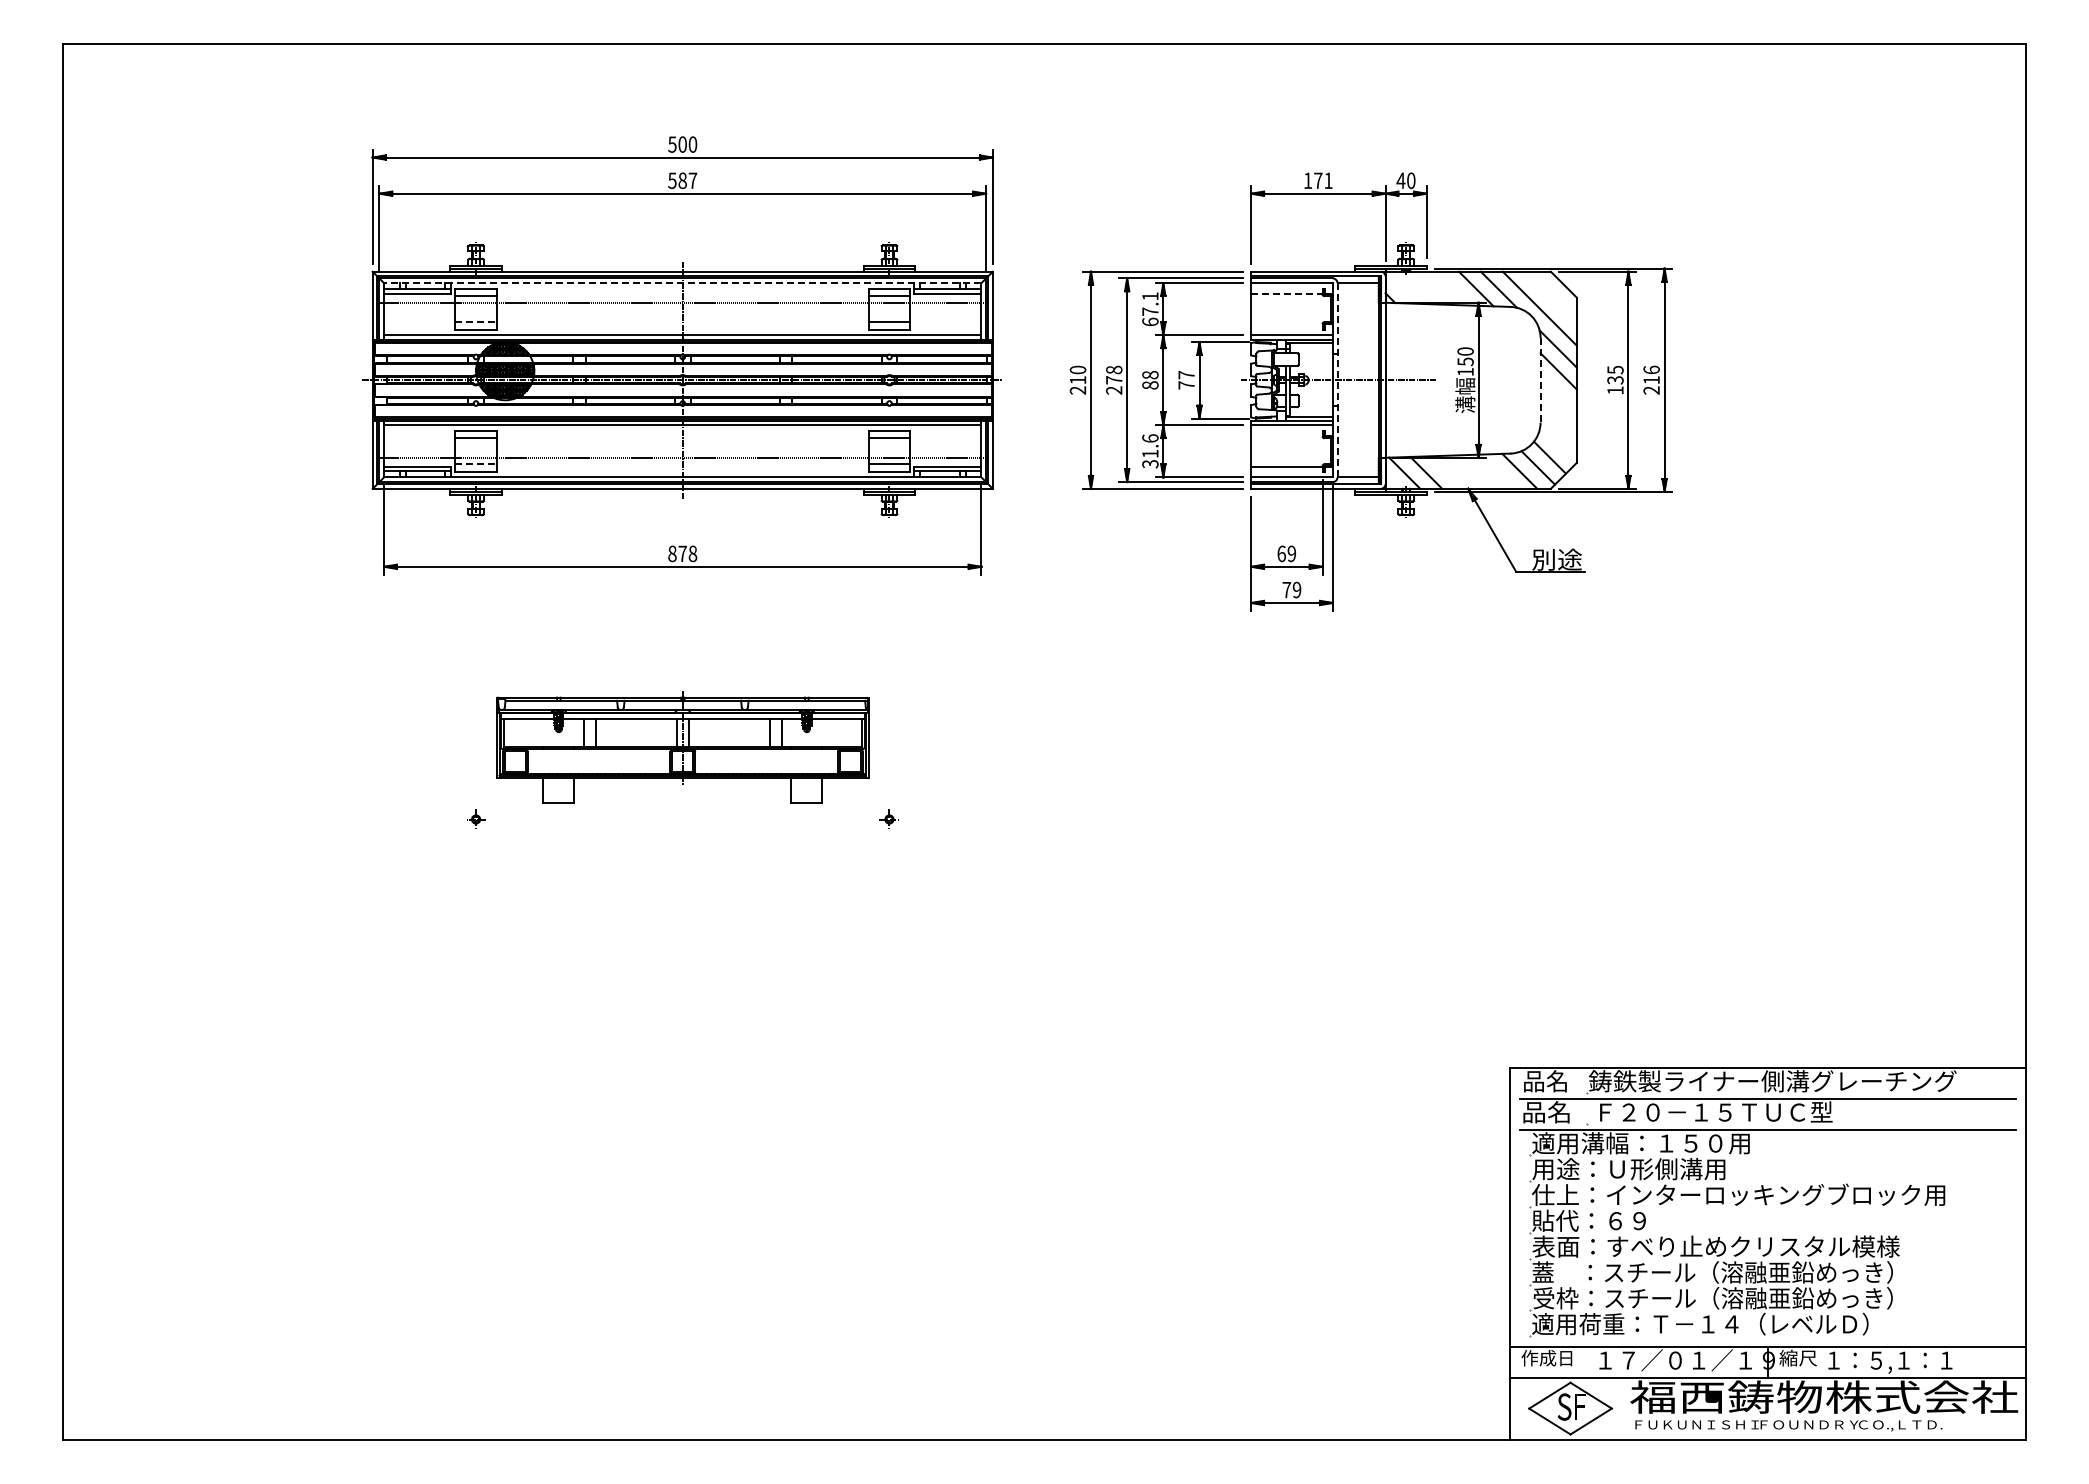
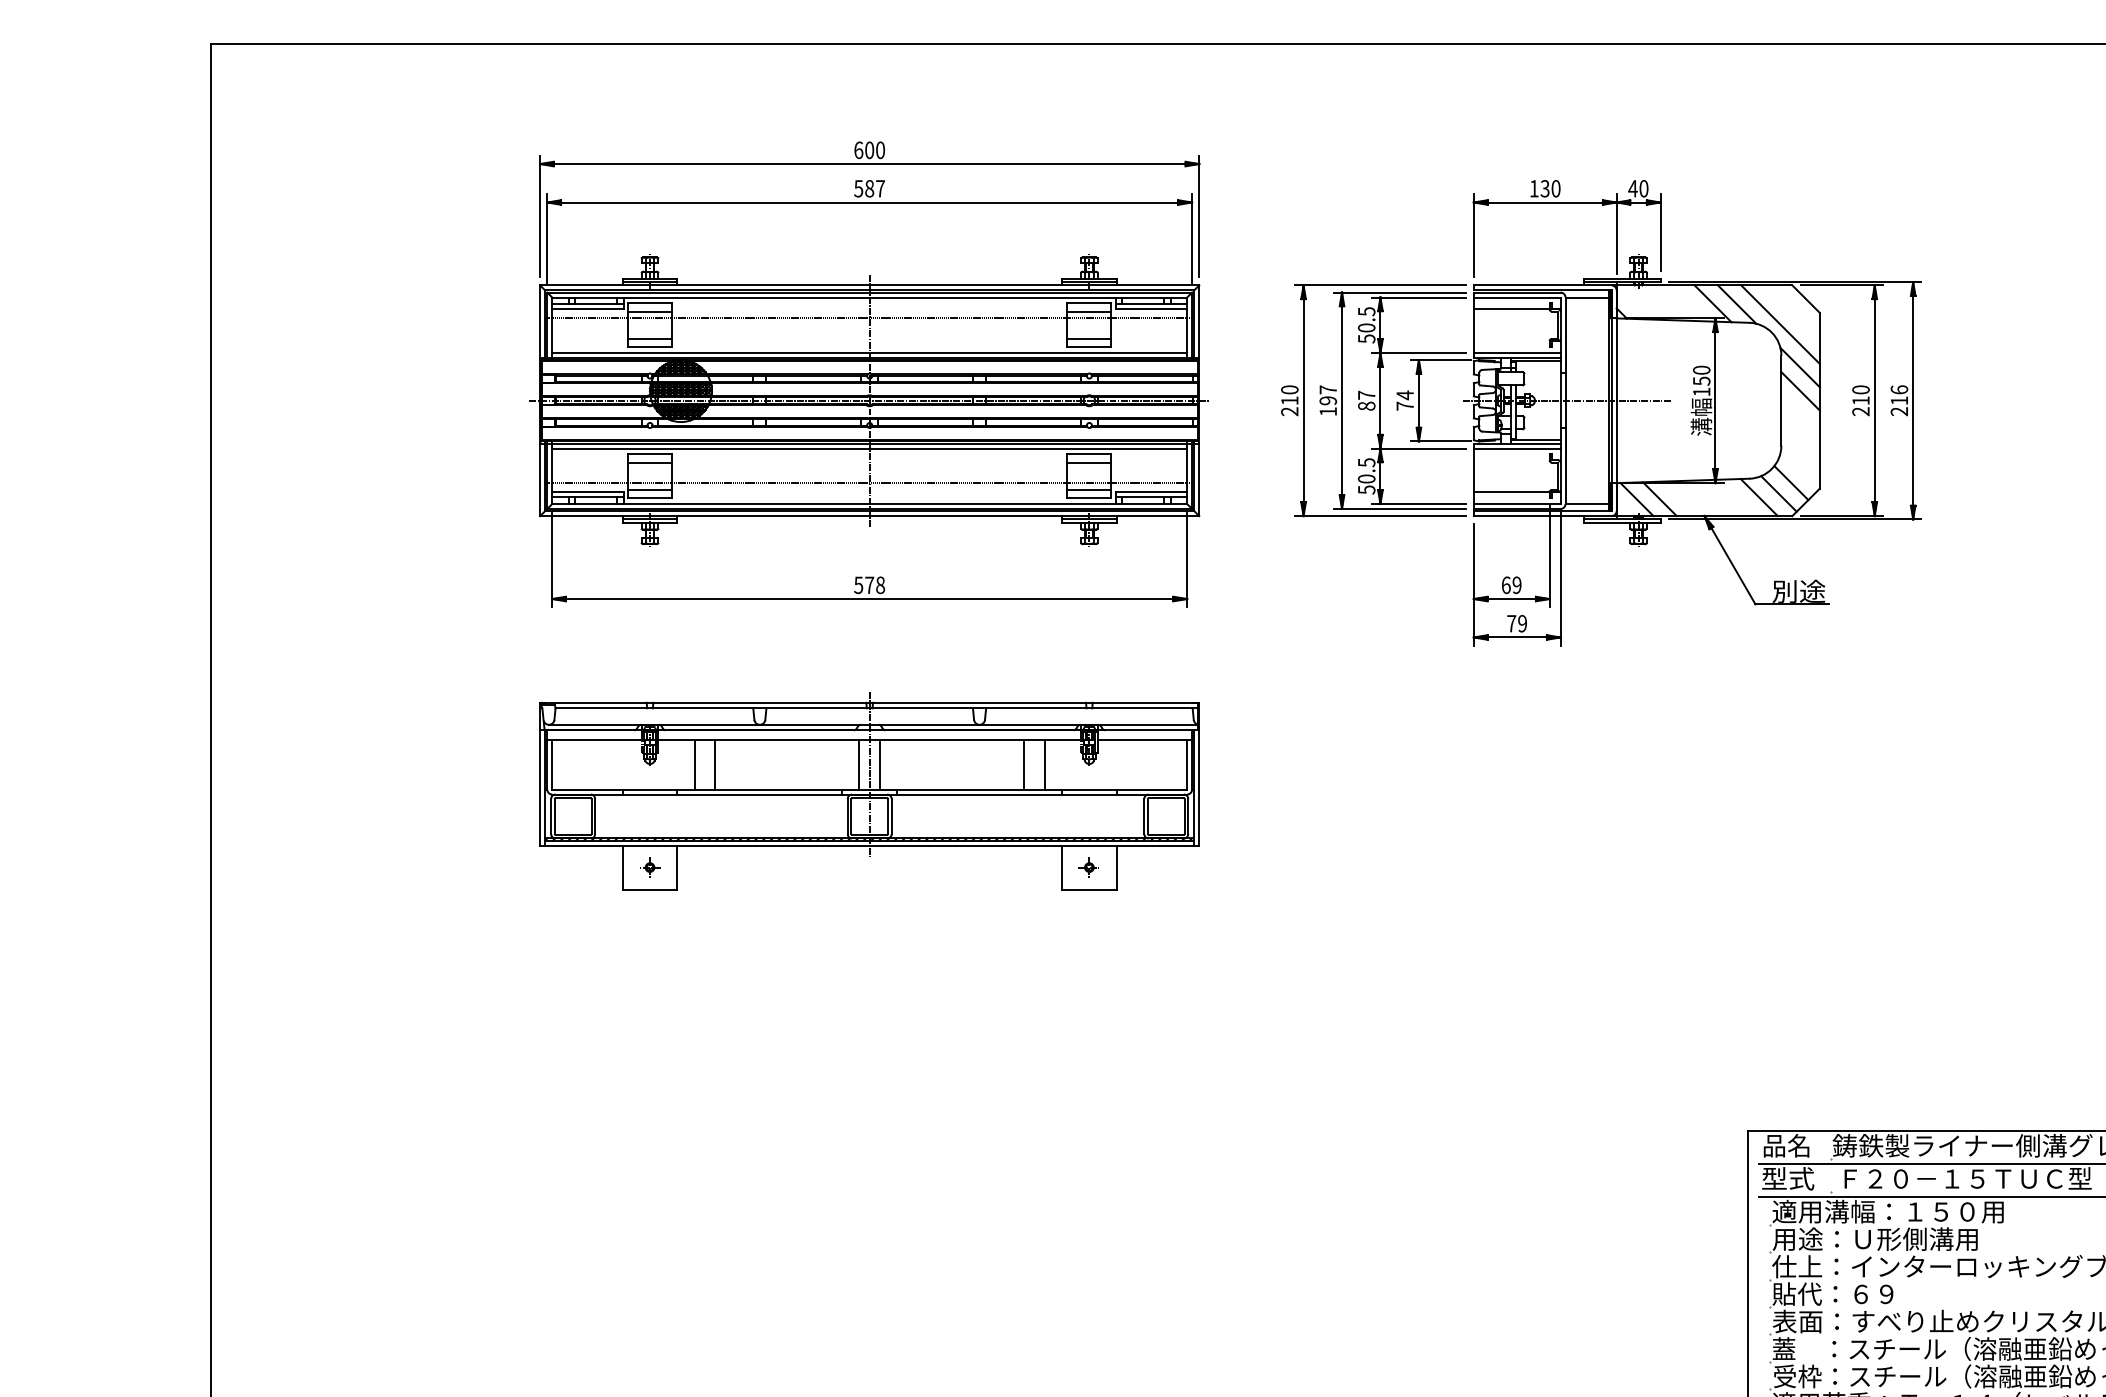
text: (672, 144) -> (858, 150), 500 -> 600
text: (1323, 180) -> (1550, 188), 171 -> 130
line: (682, 283) -> (869, 297), dashed -> solid
line: (1286, 293) -> (1511, 308), dashed -> solid
text: (1150, 309) -> (1366, 325), 67.1 -> 50.5
line: (476, 322) -> (650, 339), dashed -> solid
text: (1150, 374) -> (1366, 394), 88 -> 87
text: (1186, 374) -> (1405, 394), 77 -> 74
text: (1114, 379) -> (1328, 399), 278 -> 197
line: (1337, 379) -> (1565, 399), dashed -> solid
text: (1615, 379) -> (1861, 399), 135 -> 210
line: (1540, 380) -> (1781, 401), dashed -> solid
text: (1150, 450) -> (1366, 475), 31.6 -> 50.5
line: (476, 464) -> (650, 490), dashed -> solid
text: (672, 553) -> (858, 584), 878 -> 578
part: (682, 747) -> (869, 791), size x1.67
text: (1546, 1112) -> (1787, 1178), 品名 -> 型式

